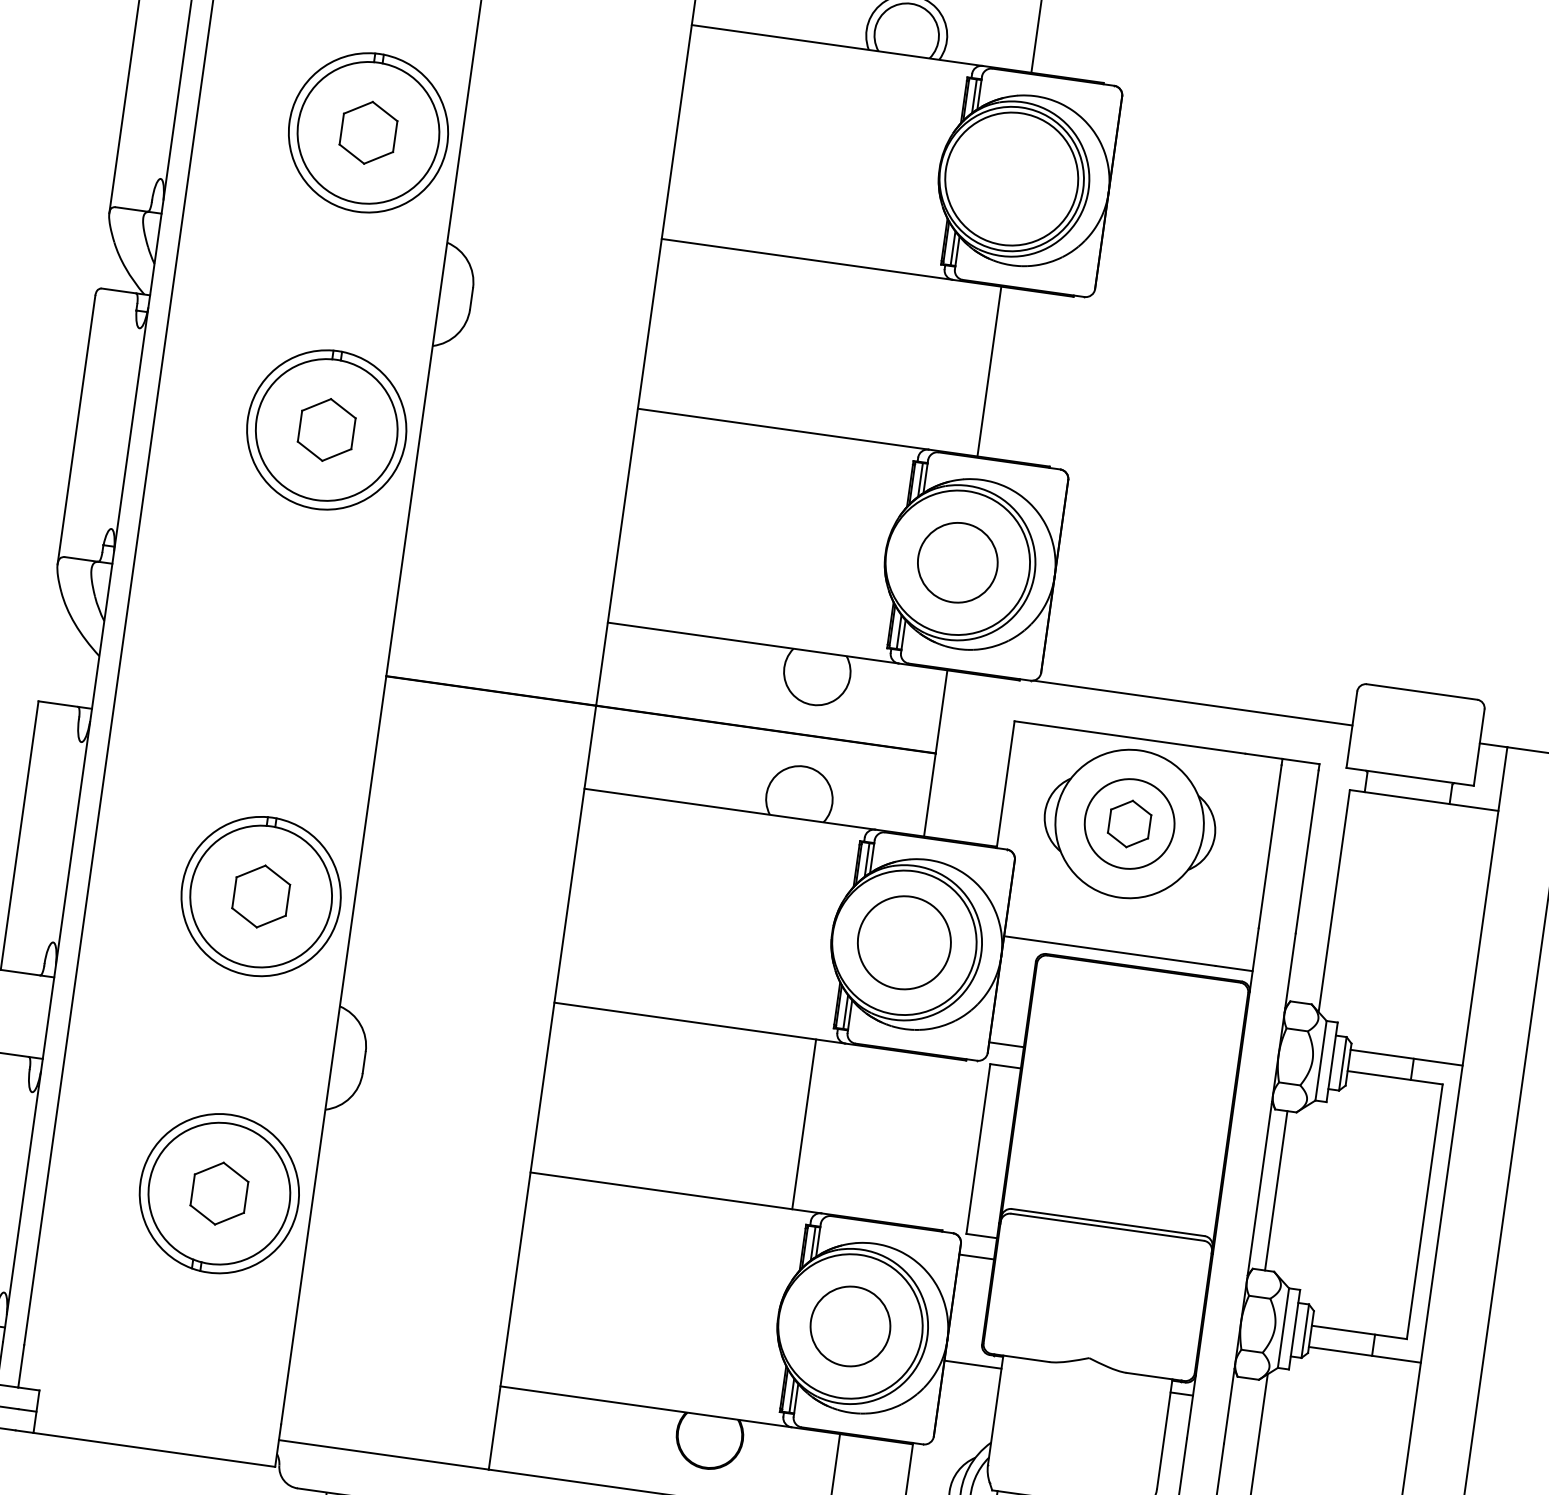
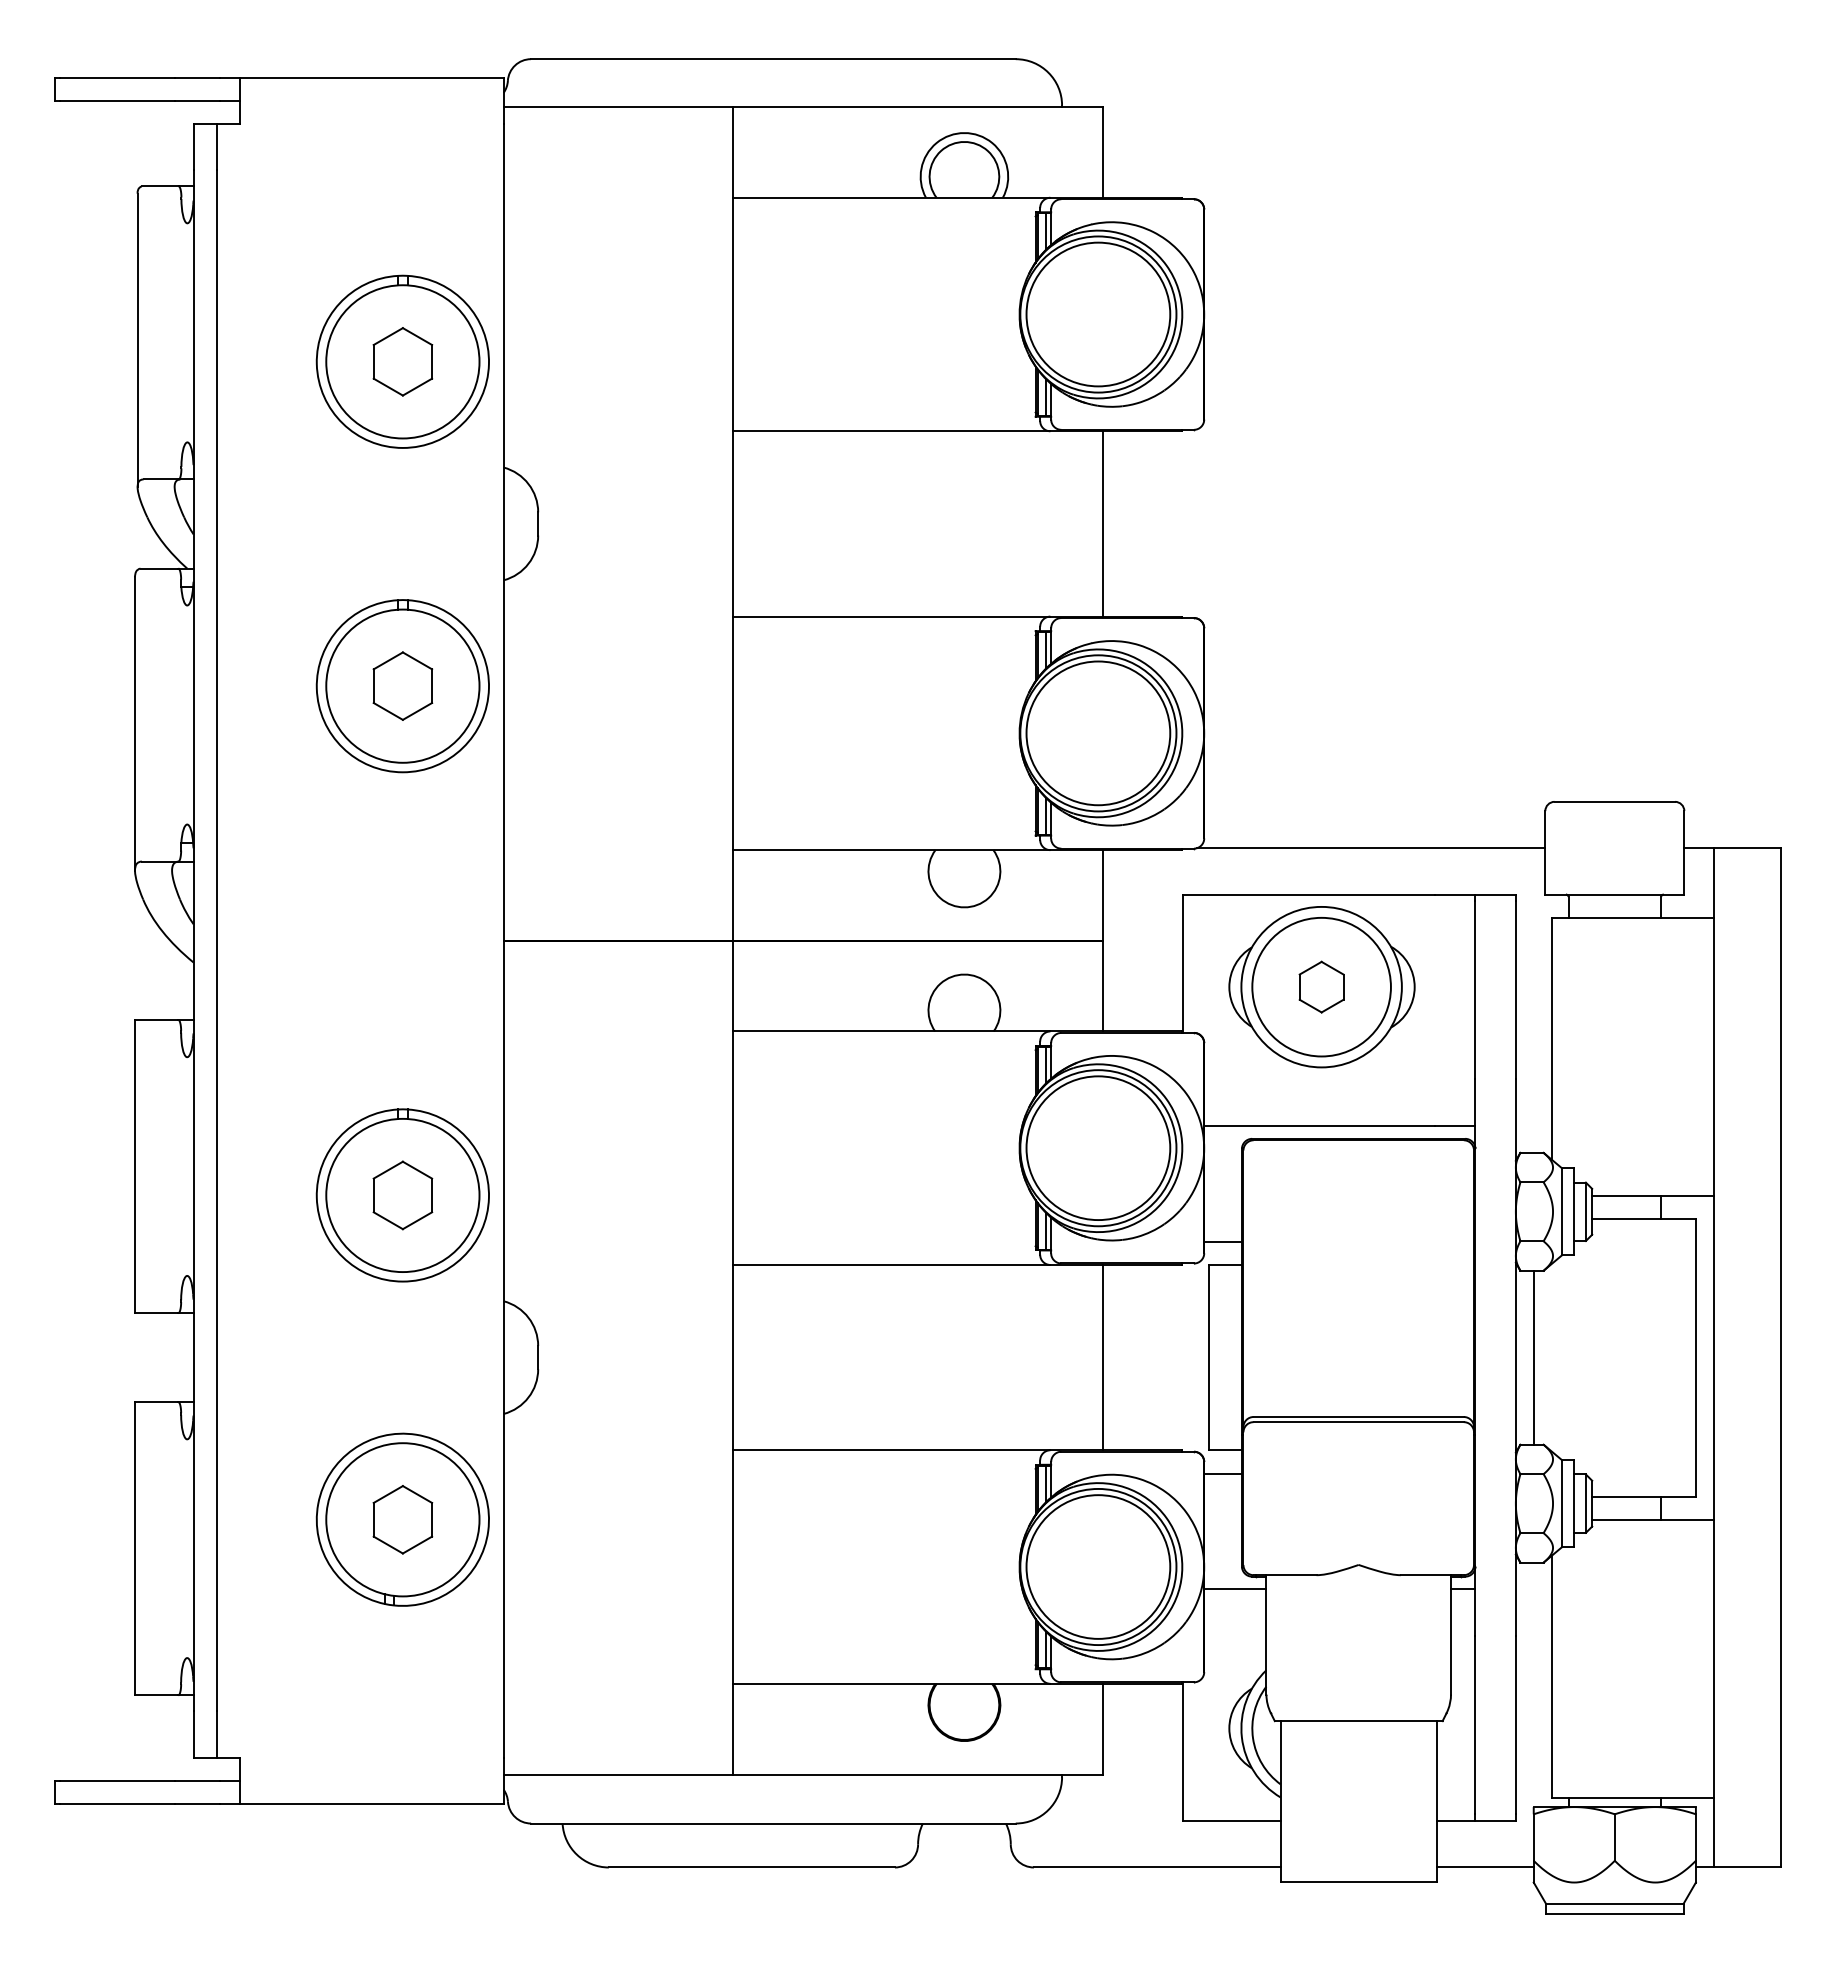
circle: (957, 562) -> (1098, 733), size x1.67
circle: (1129, 823) -> (1321, 986), size x1.43
circle: (904, 943) -> (1098, 1148), size x1.43
line: (804, 1124) -> (1103, 1357), moved
circle: (850, 1326) -> (1098, 1566), size x1.67

